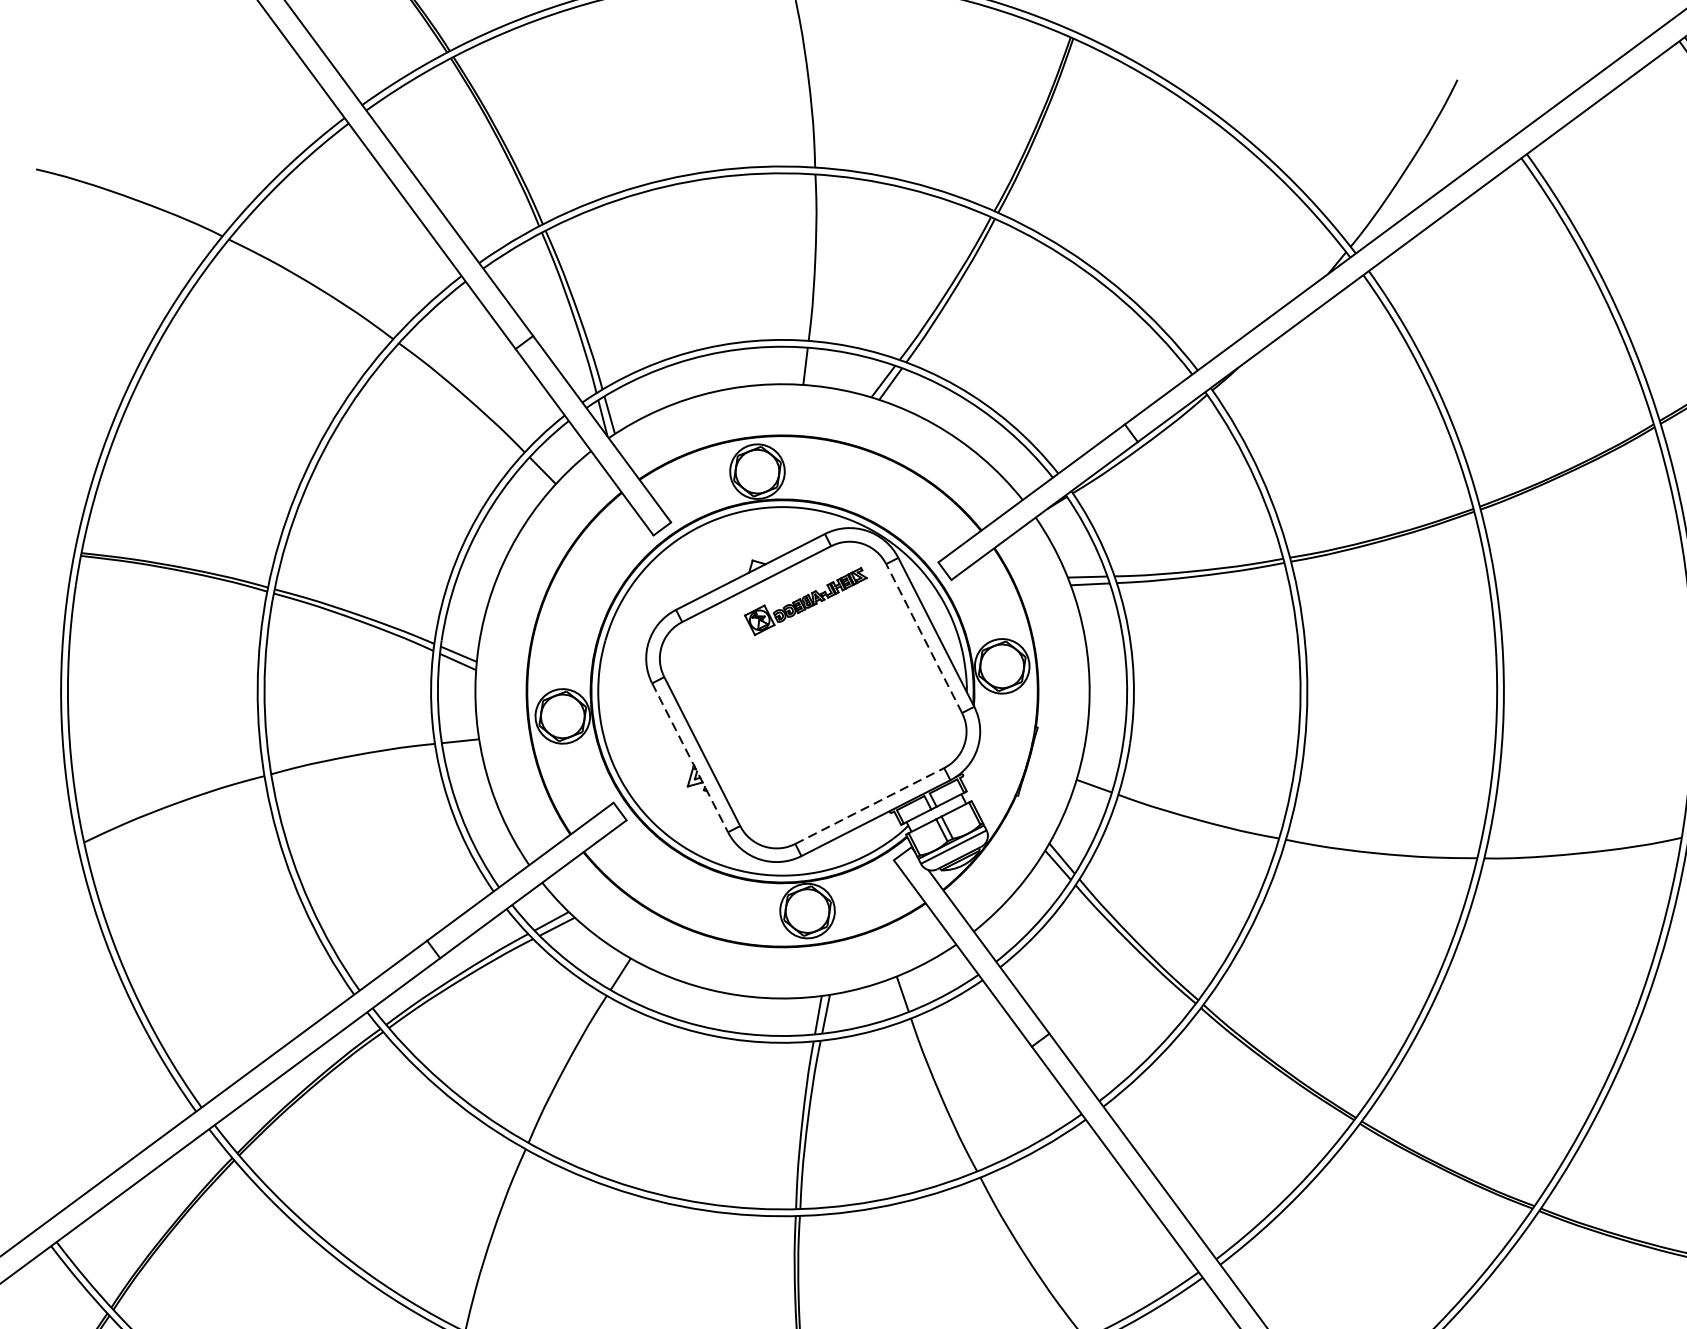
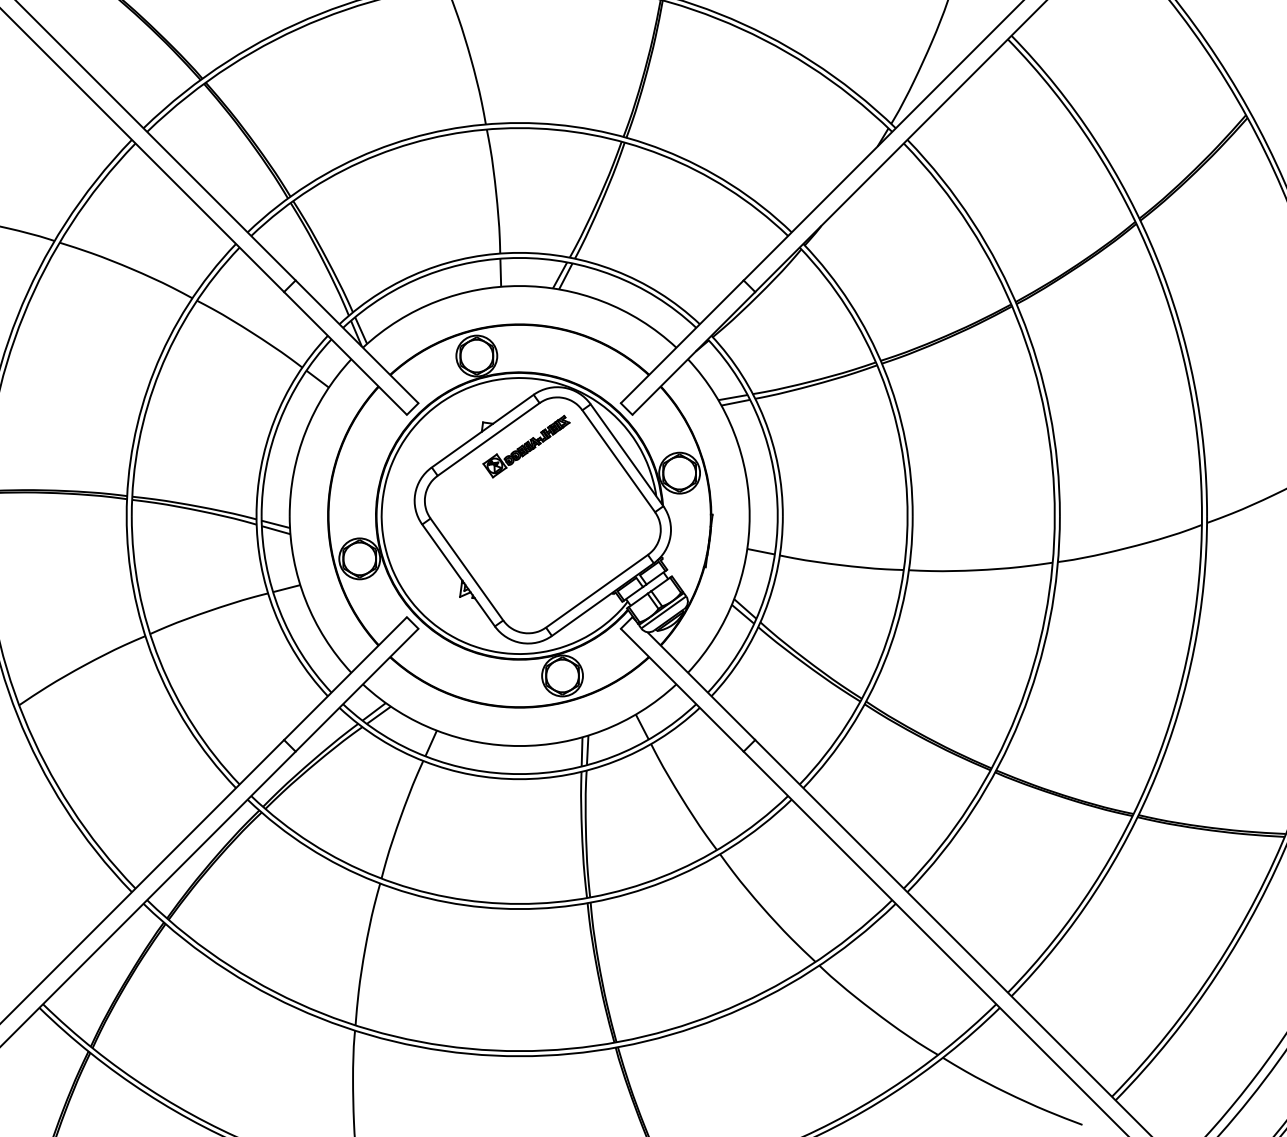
line: (923, 638) -> (618, 461), dashed -> solid
line: (689, 757) -> (458, 575), dashed -> solid
line: (869, 806) -> (596, 591), dashed -> solid

